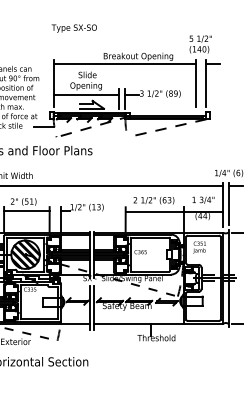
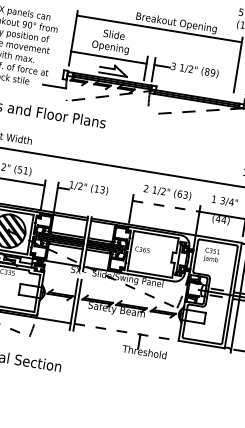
line: (154, 212) -> (165, 206), solid -> dashed
line: (138, 323) -> (126, 331), solid -> dashed

